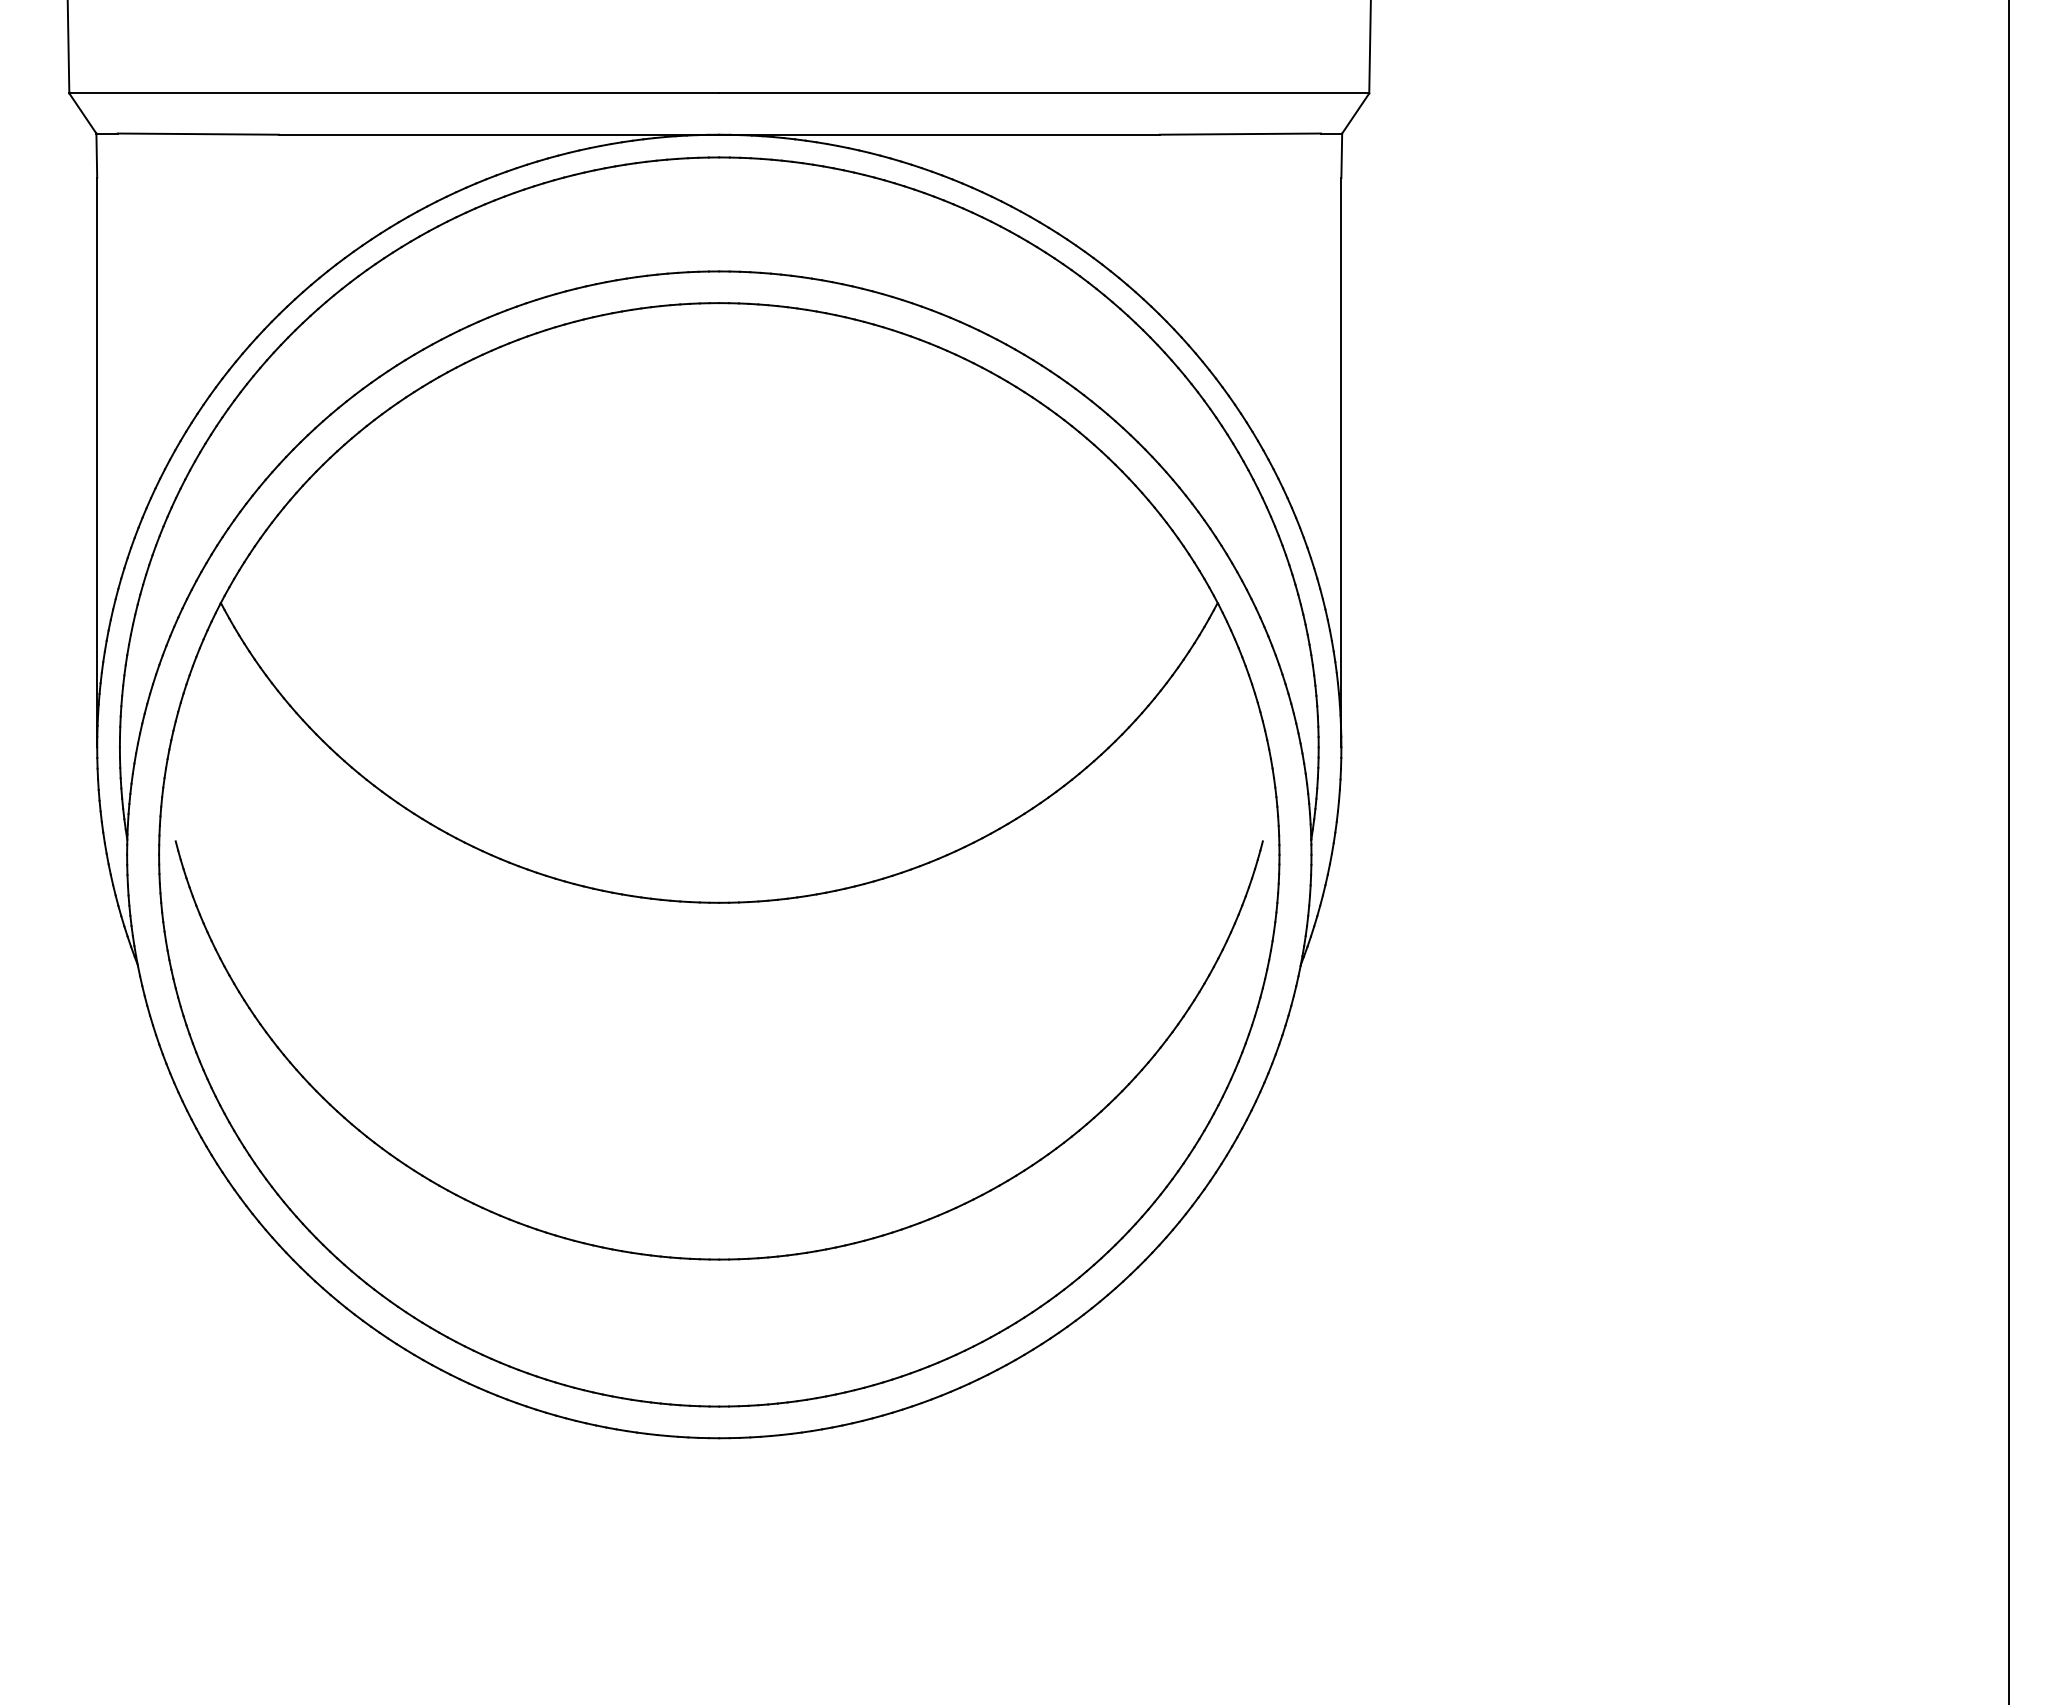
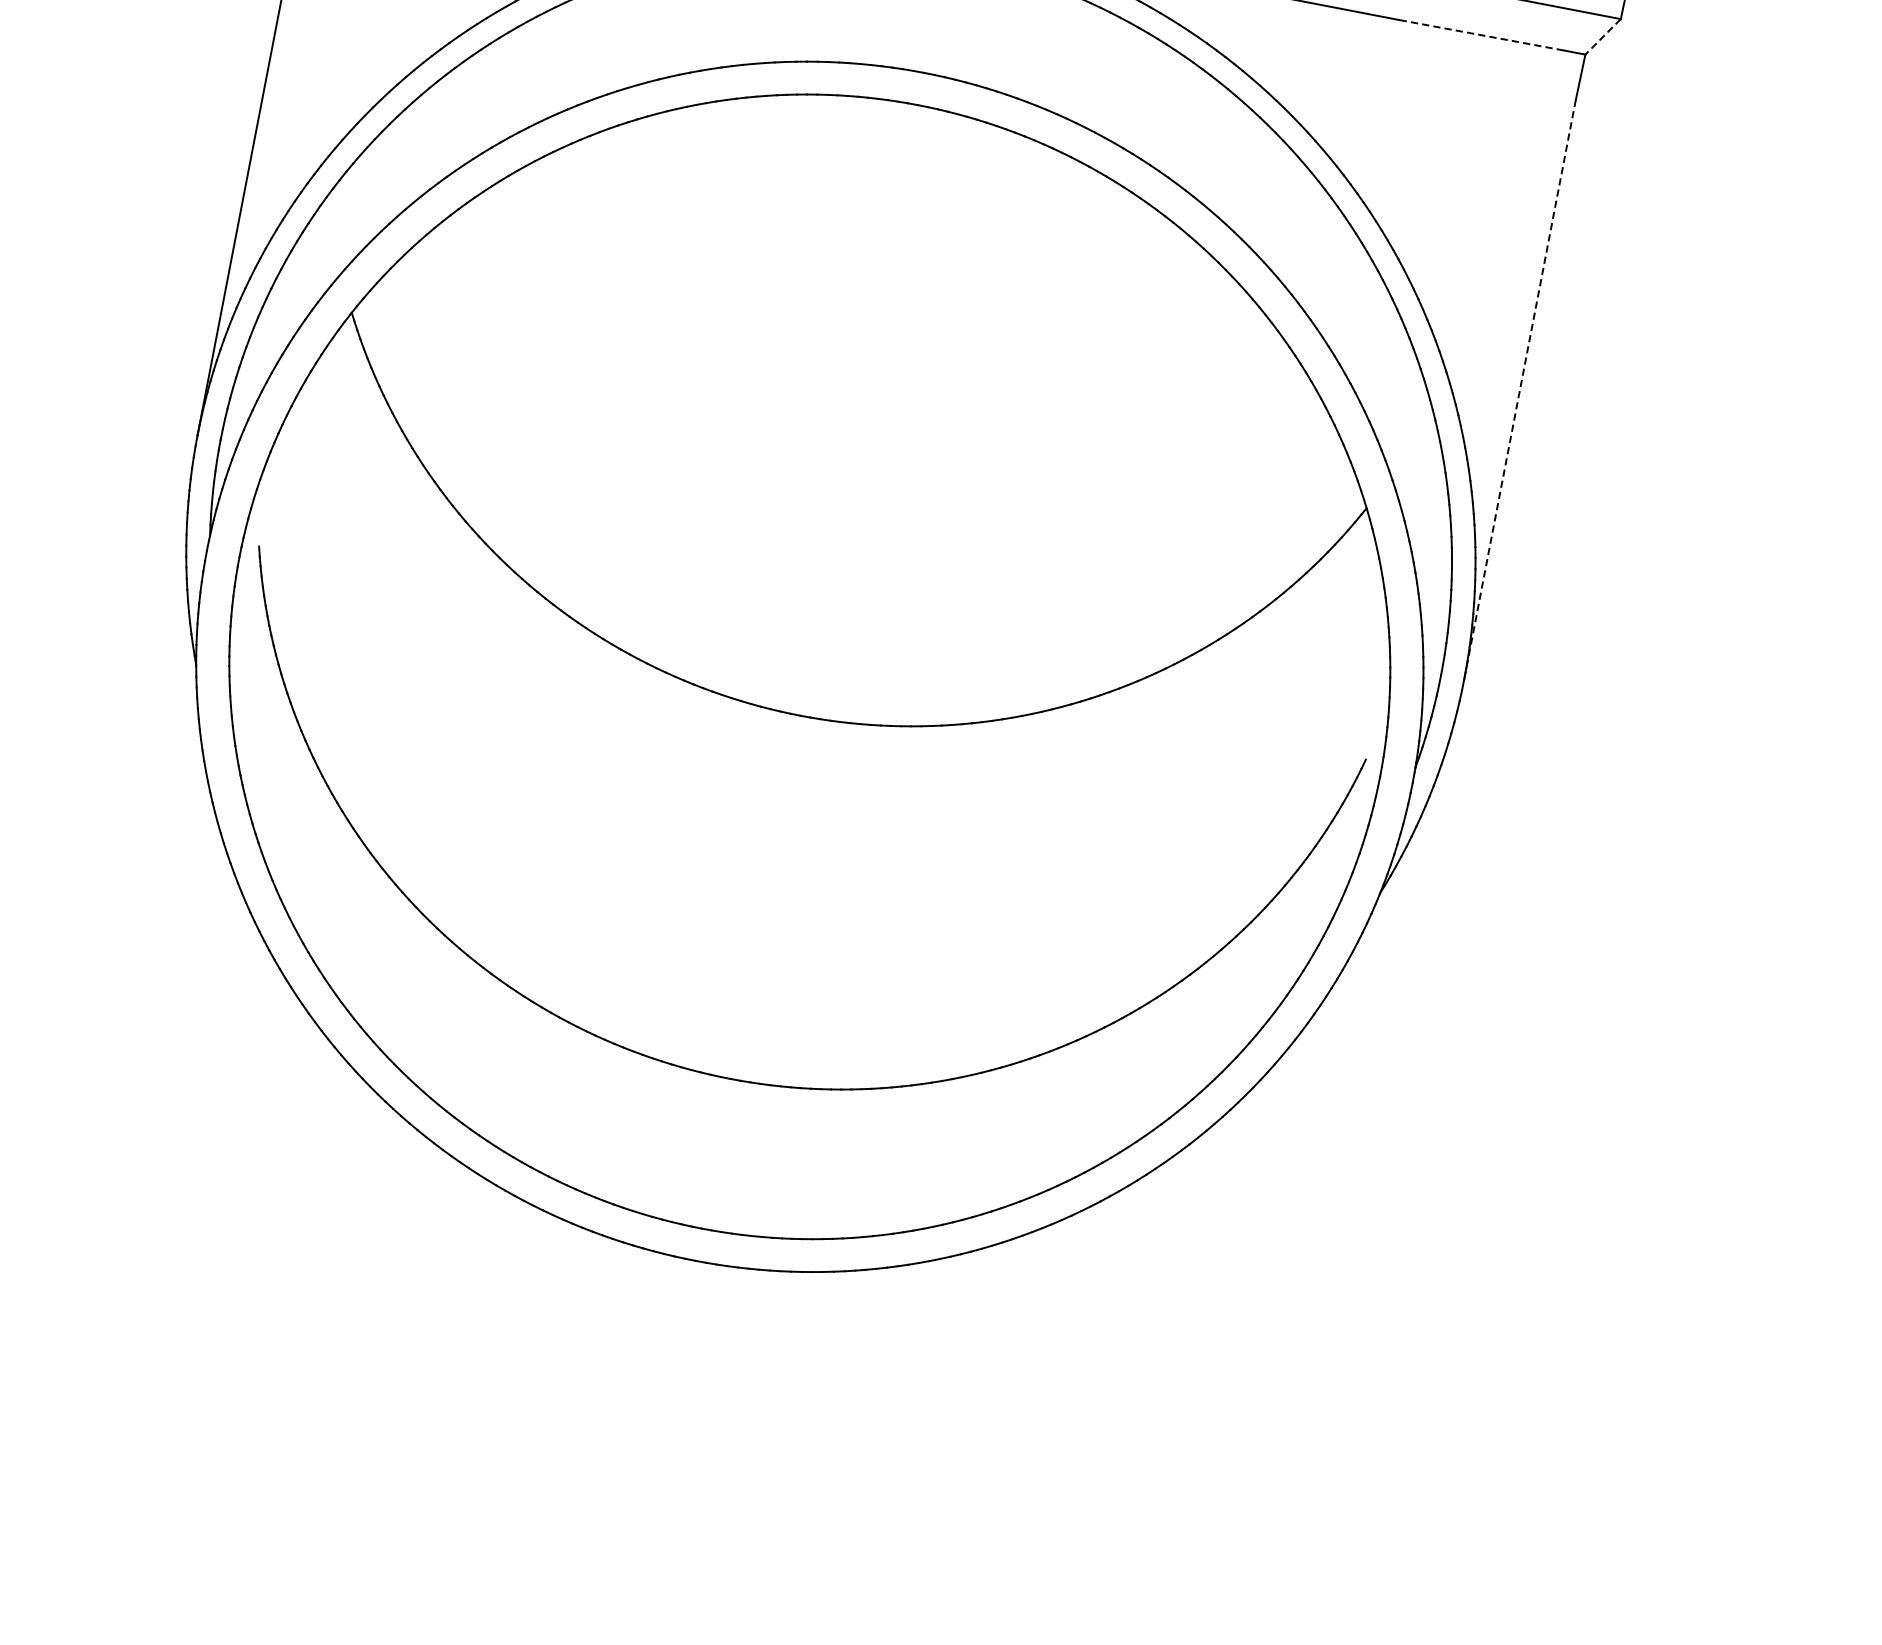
line: (1355, 113) -> (1602, 36), solid -> dashed
line: (1240, 134) -> (1481, 35), solid -> dashed
line: (1341, 462) -> (1520, 389), solid -> dashed

